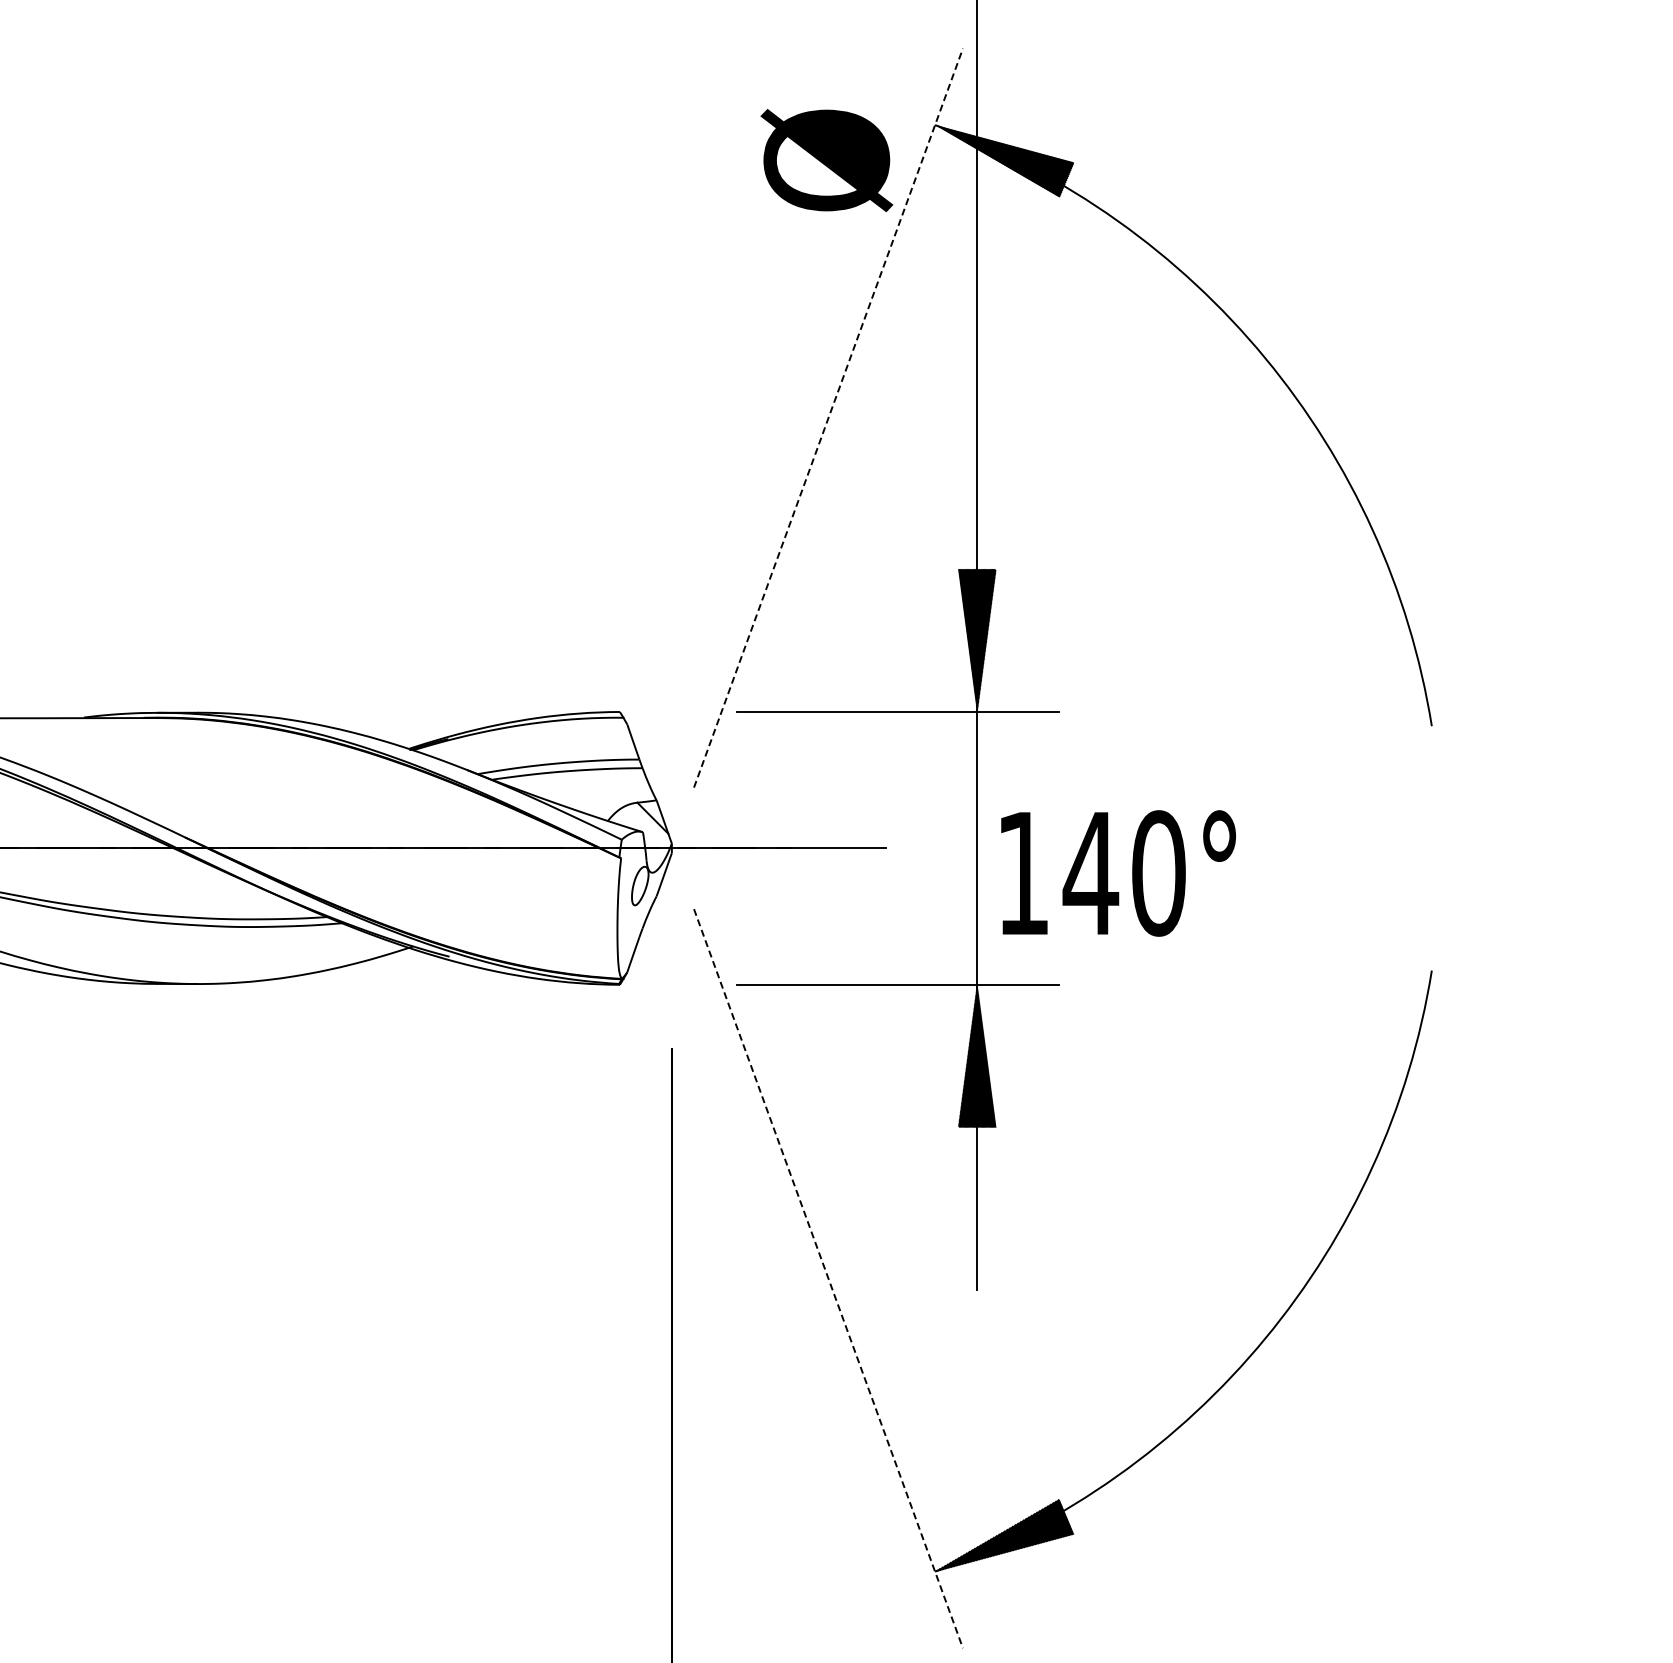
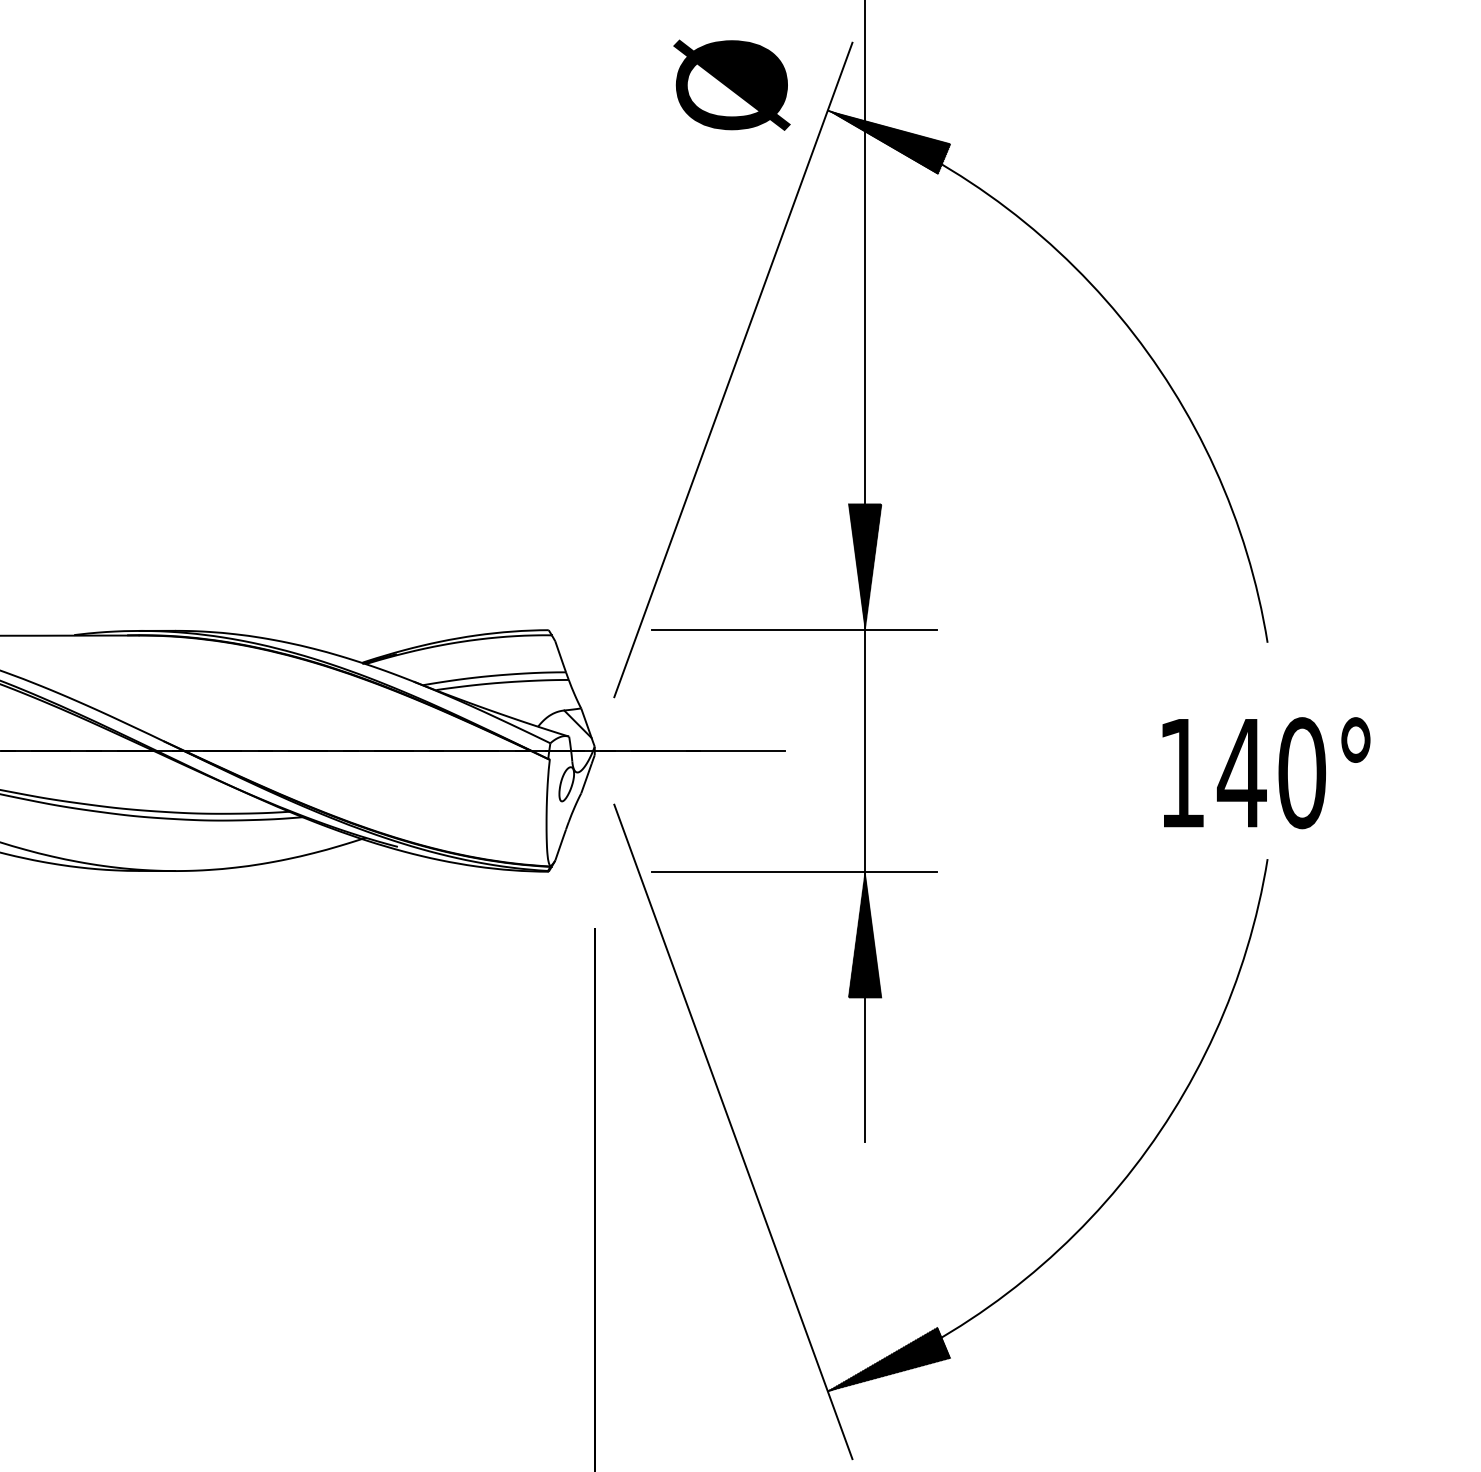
text: (826, 160) -> (731, 85), moved
line: (828, 417) -> (733, 369), dashed -> solid
text: (1118, 873) -> (1266, 773), moved
line: (828, 1279) -> (733, 1132), dashed -> solid

